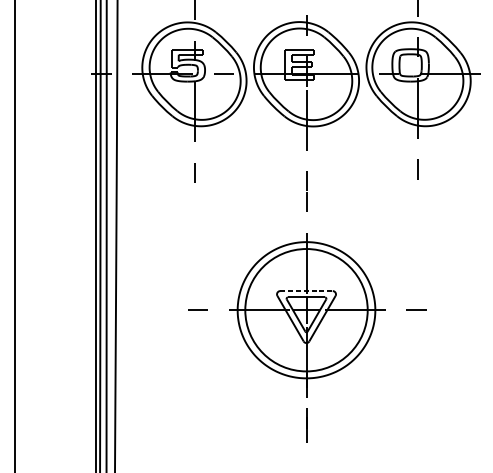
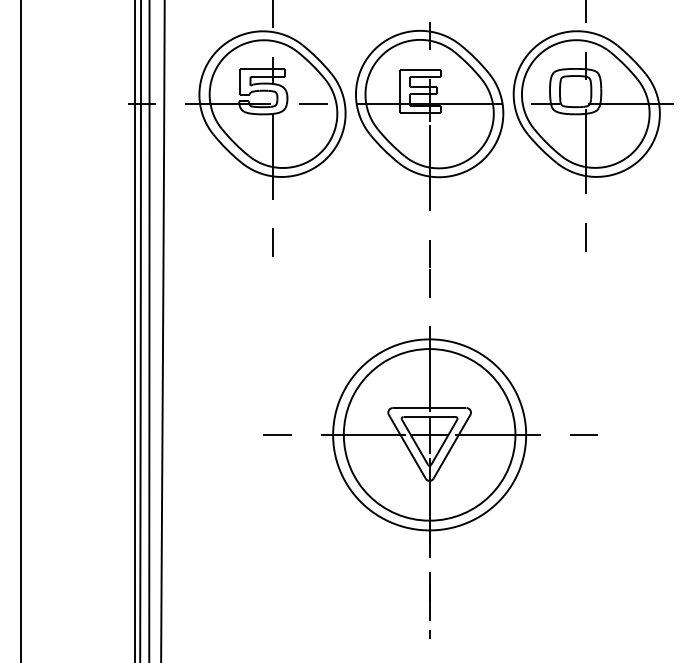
line: (306, 291) -> (429, 408), dashed -> solid
line: (306, 452) -> (429, 634), added

